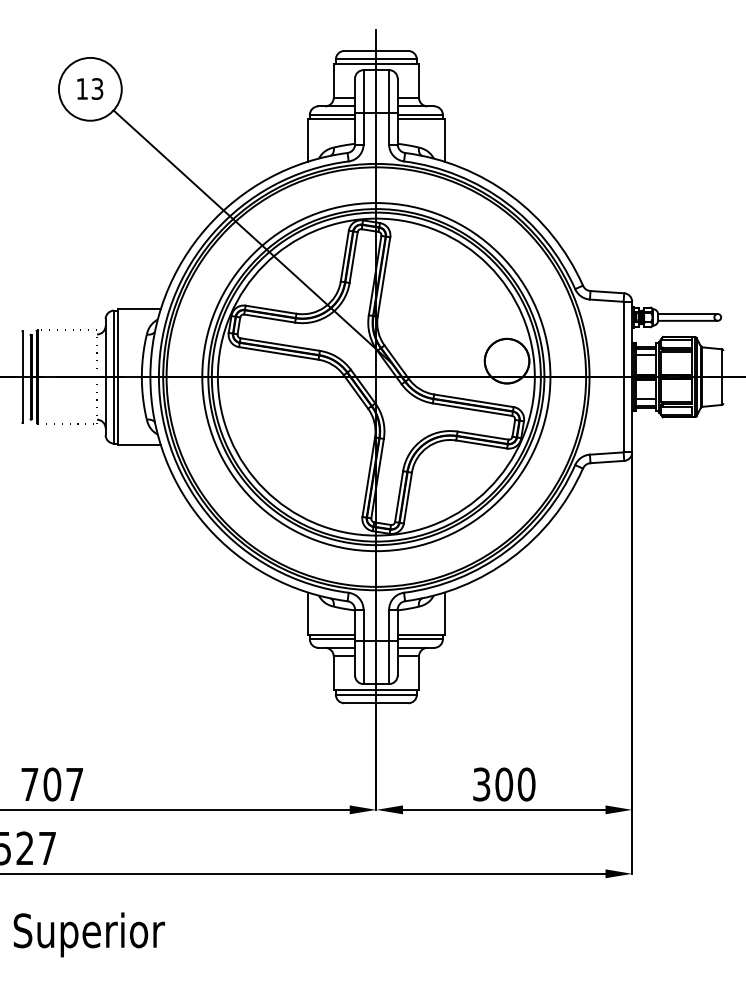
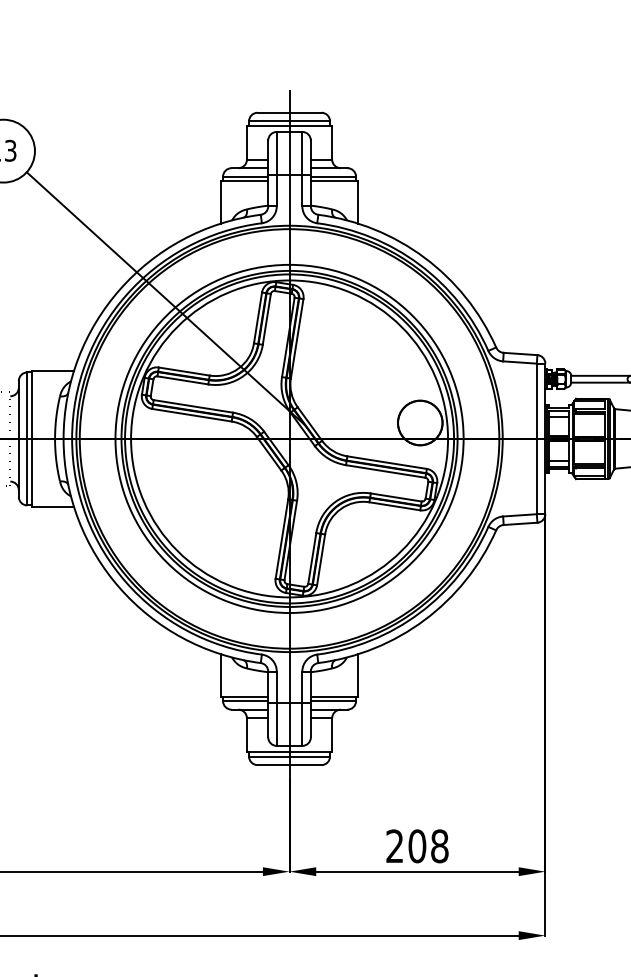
text: (504, 784) -> (417, 846), 300 -> 208

